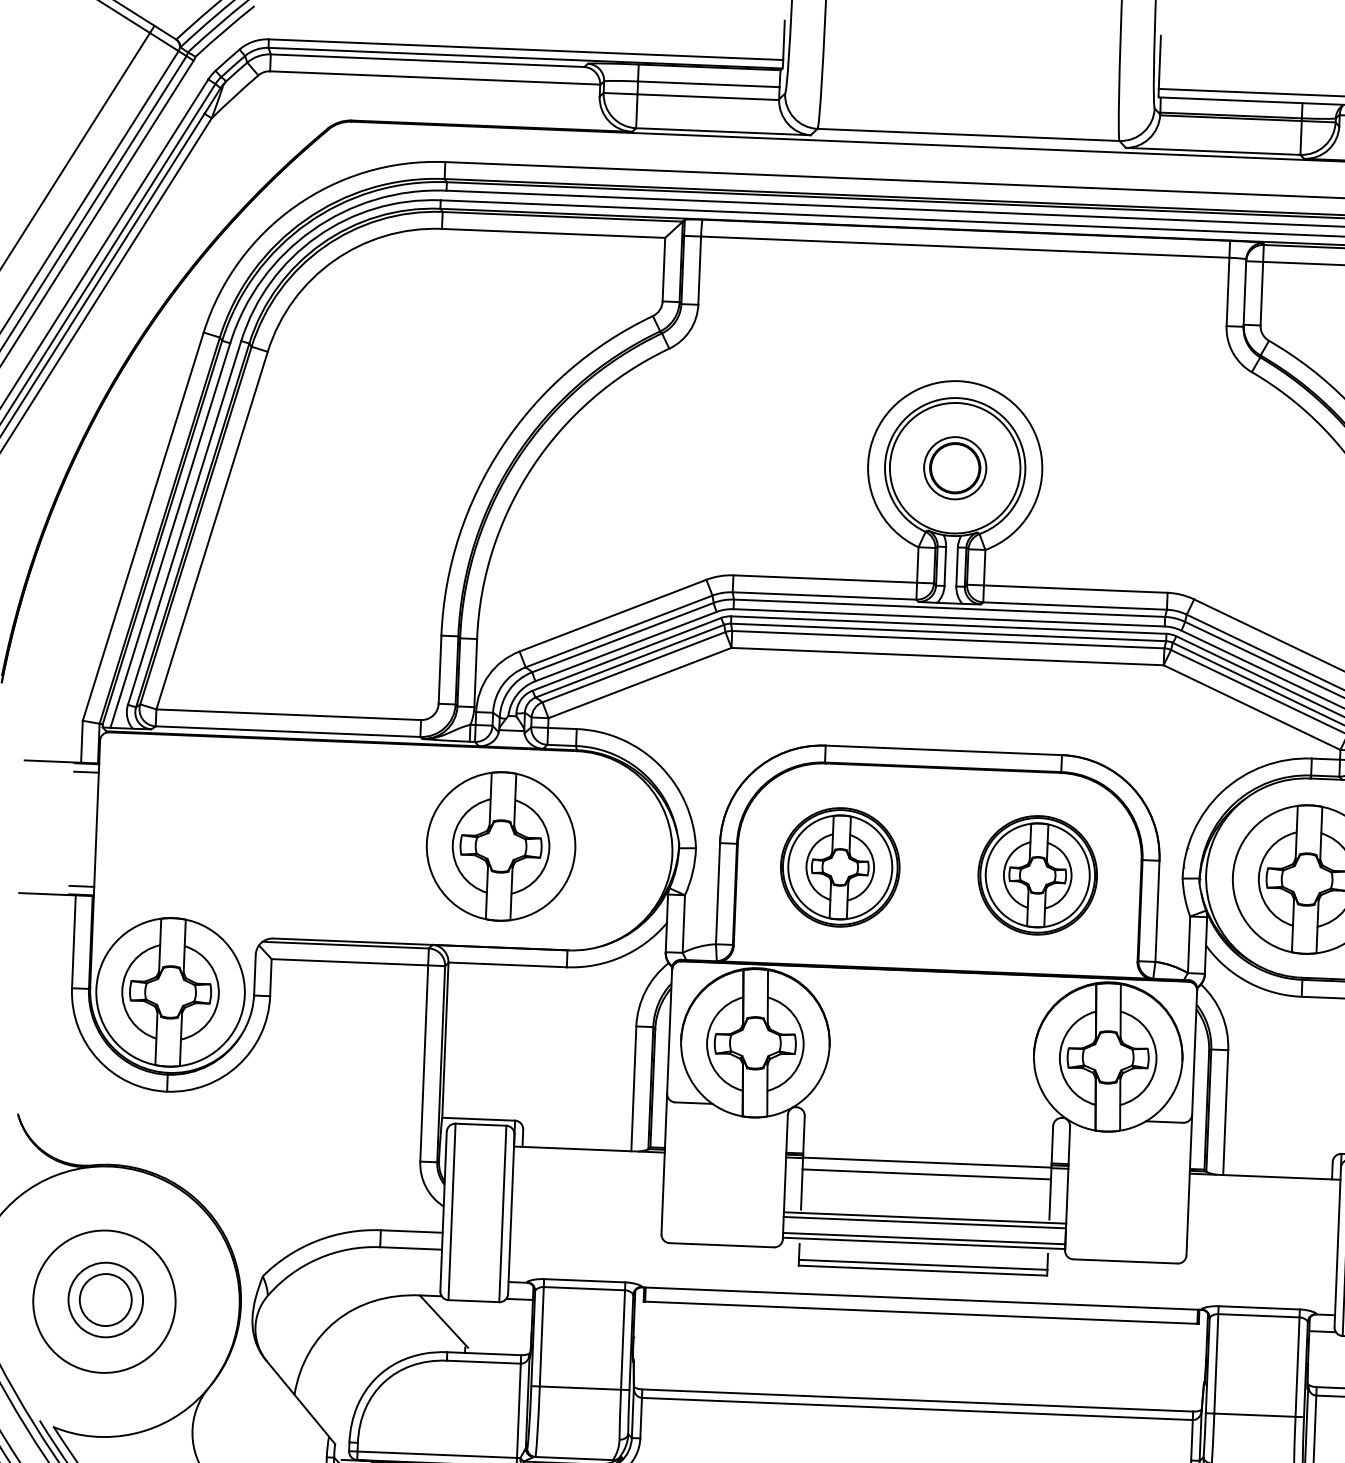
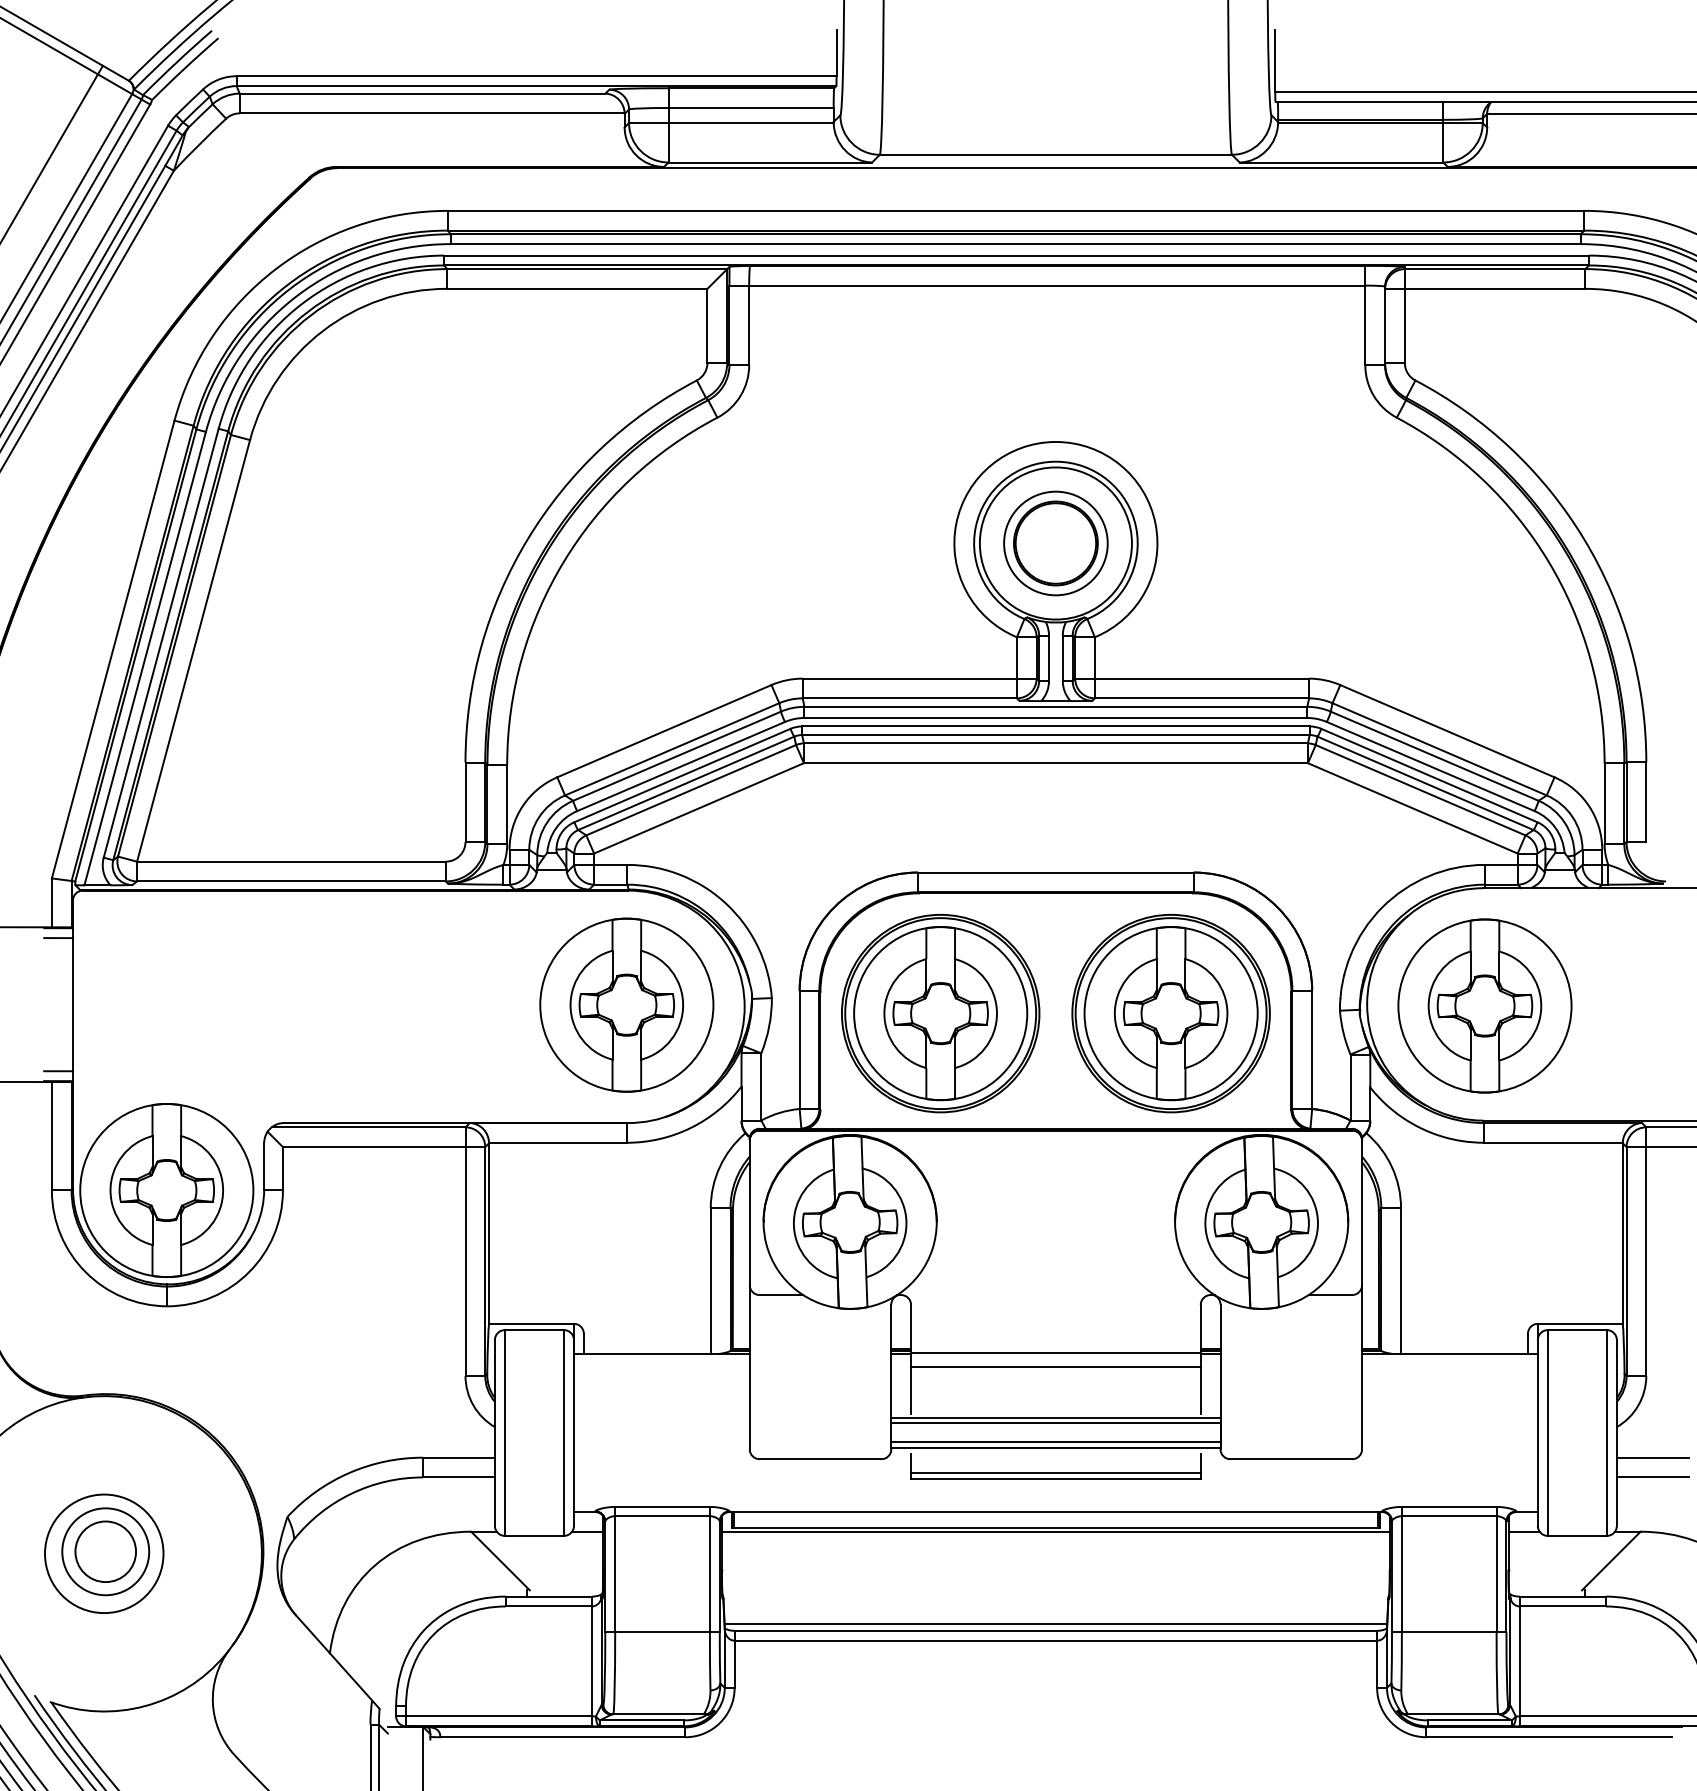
part: (954, 468) -> (1055, 543), size x1.43
part: (500, 845) -> (626, 1004), moved
part: (840, 867) -> (940, 1013), size x1.43
part: (1037, 875) -> (1170, 1013), size x1.43
circle: (104, 1301) -> (104, 1553), size x0.71
line: (920, 1315) -> (1055, 1531), added
line: (917, 1394) -> (1055, 1623), added

